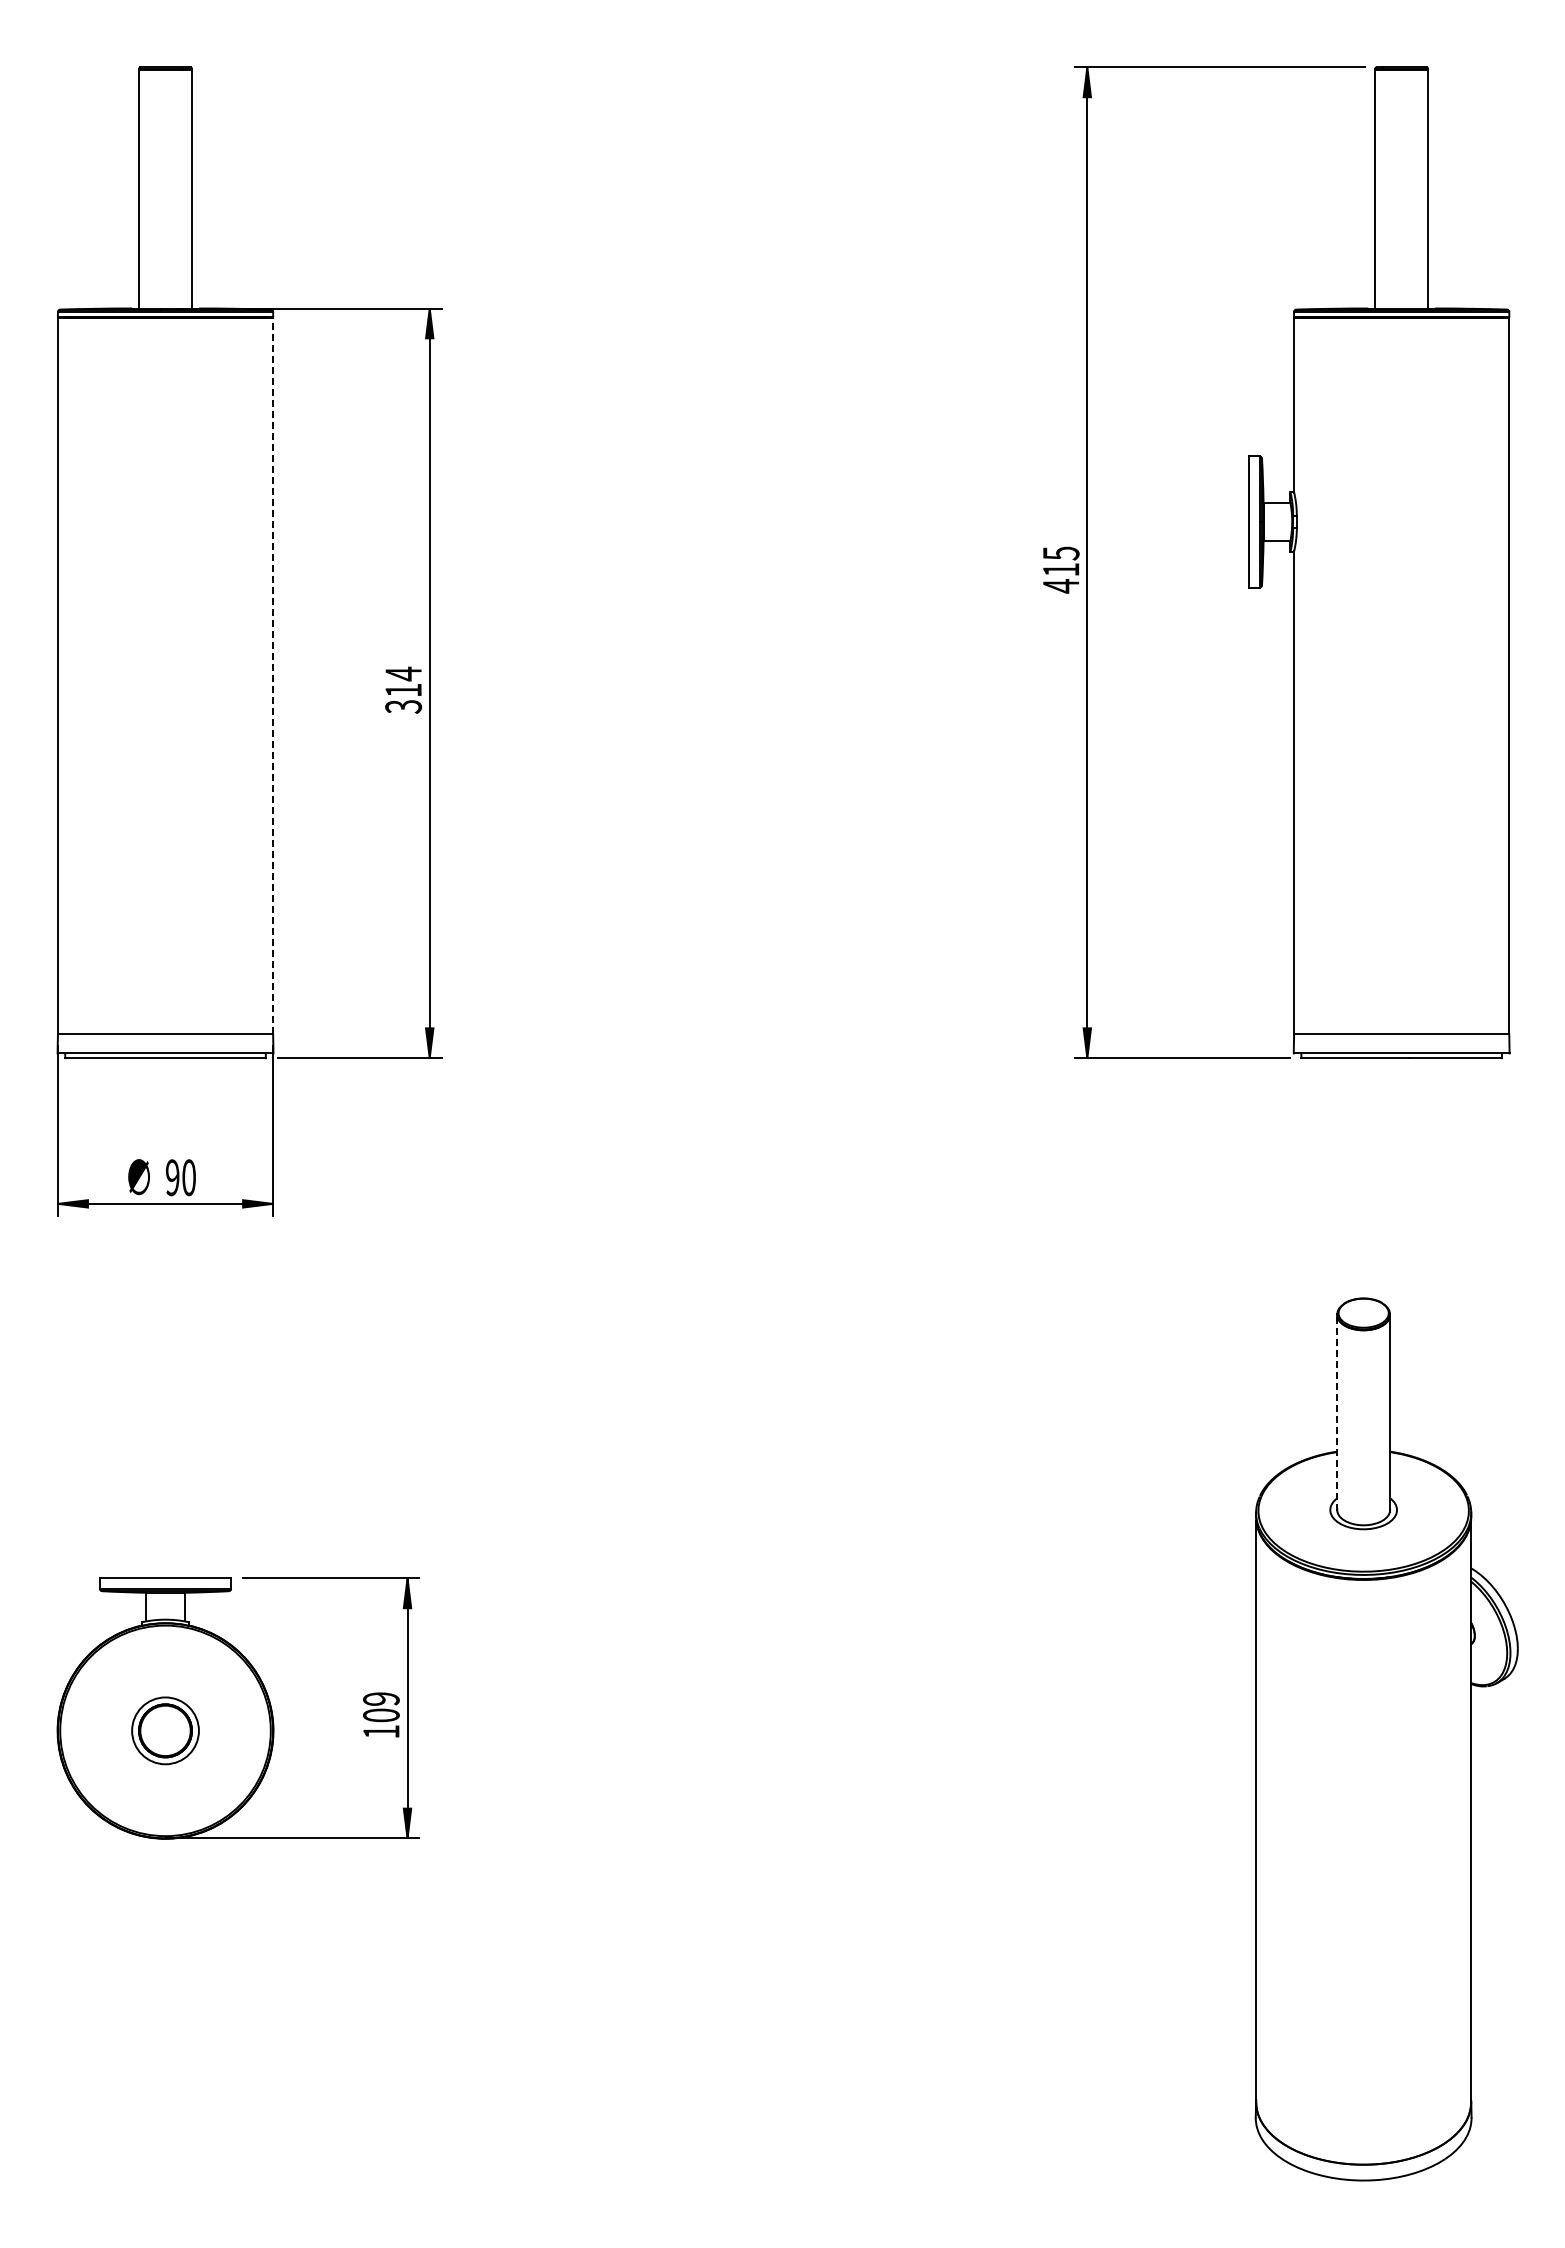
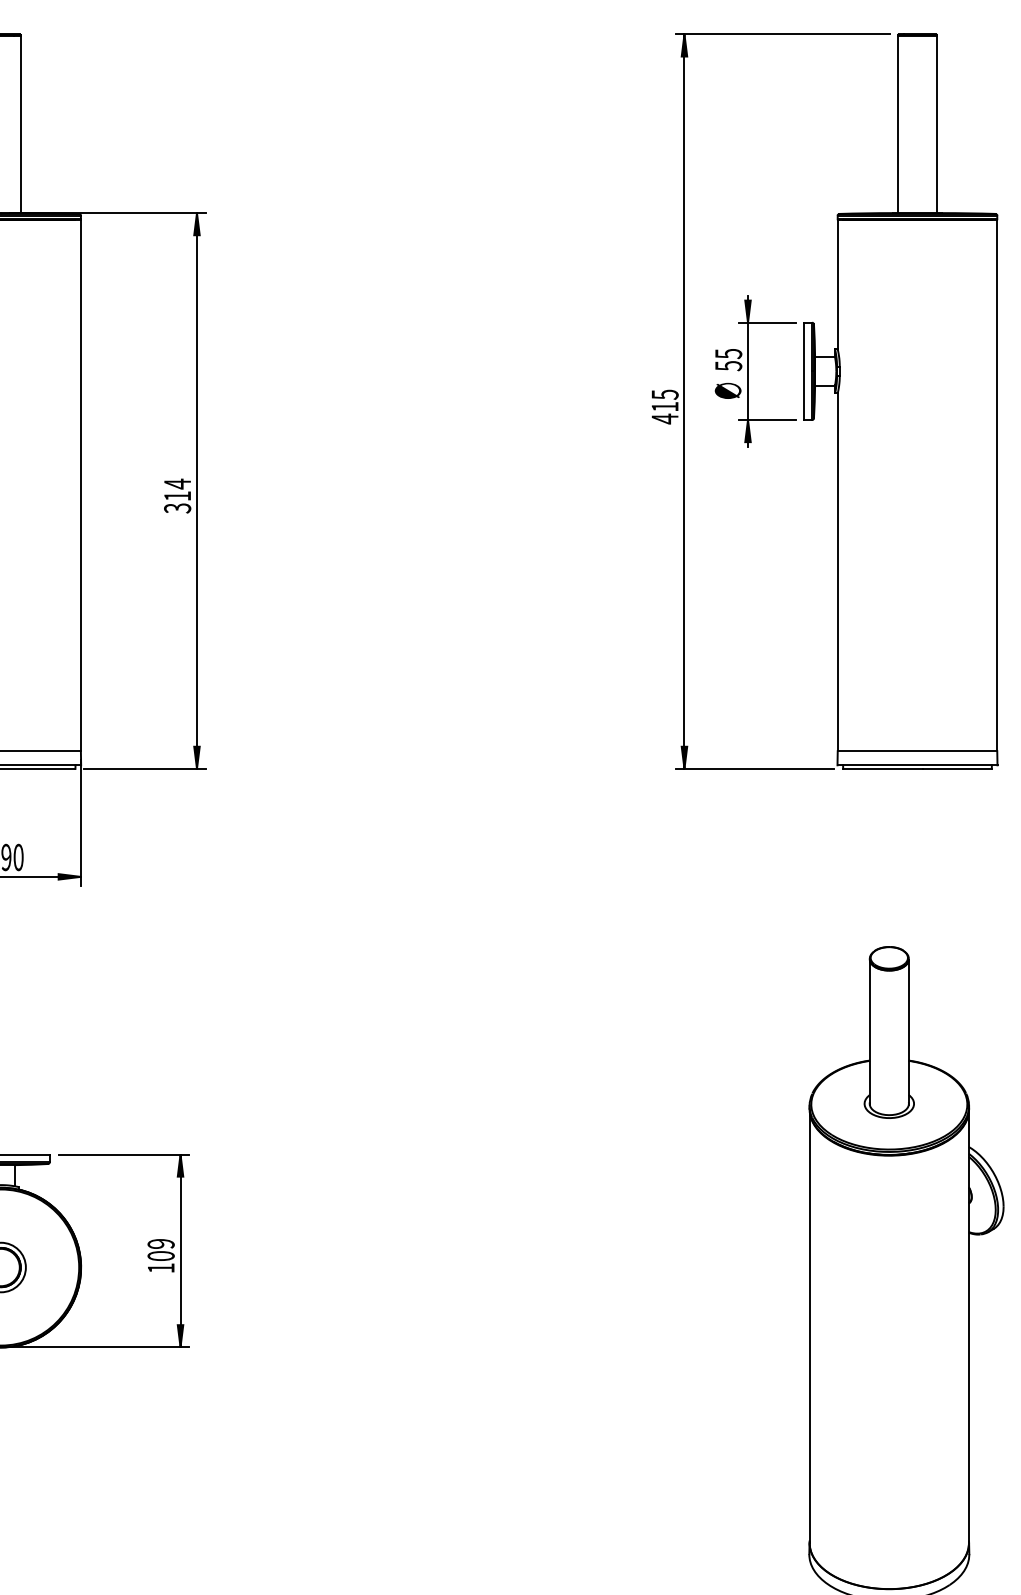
part: (1173, 521) -> (748, 371), added
line: (272, 675) -> (80, 485), dashed -> solid
line: (1337, 1414) -> (869, 1033), dashed -> solid

